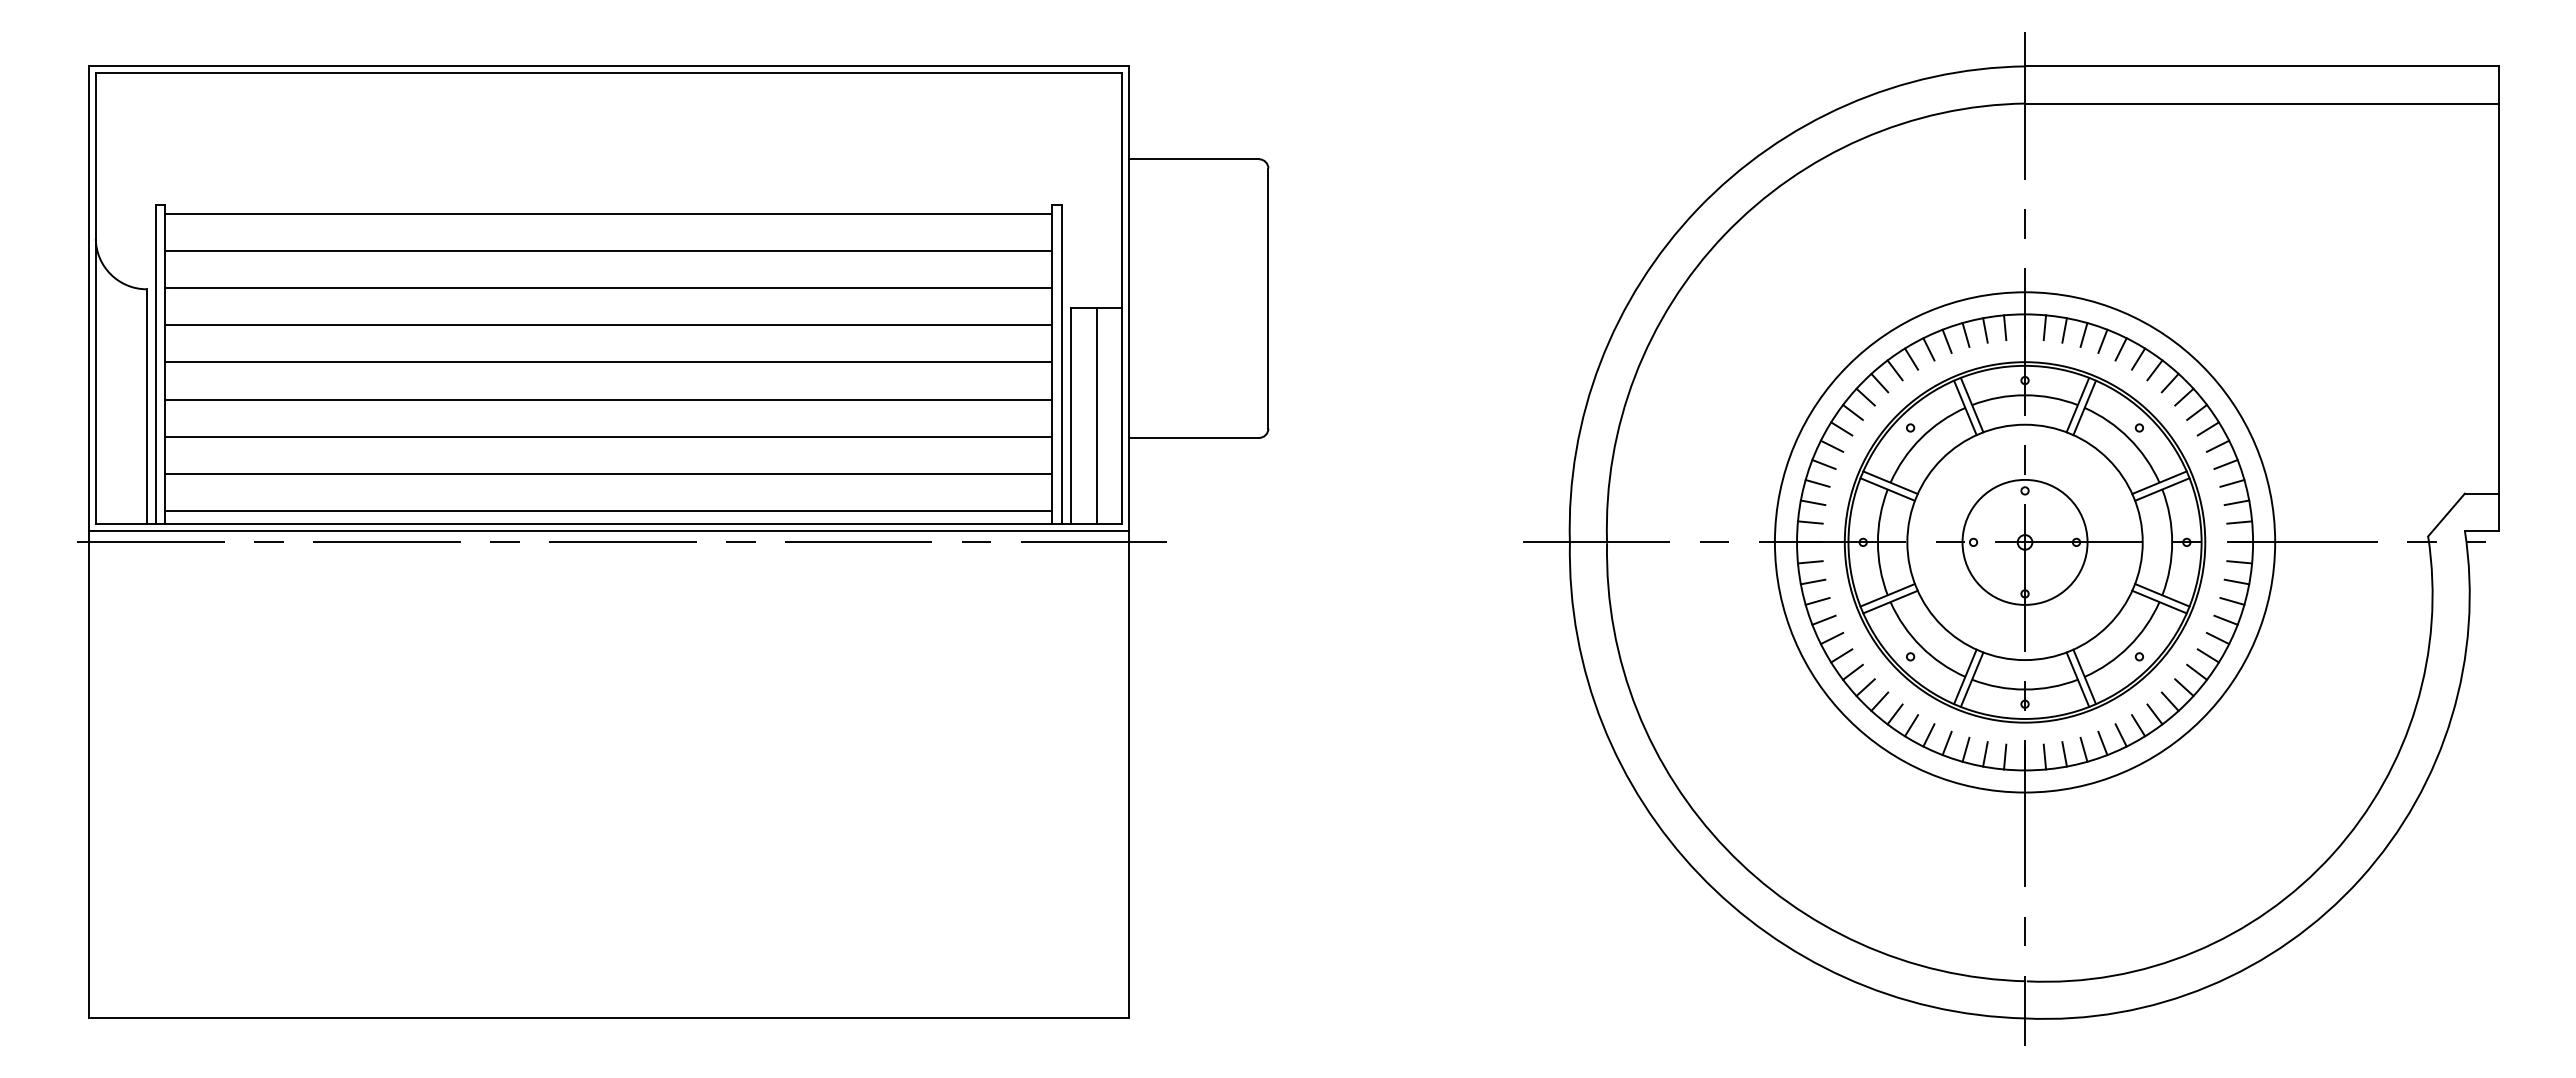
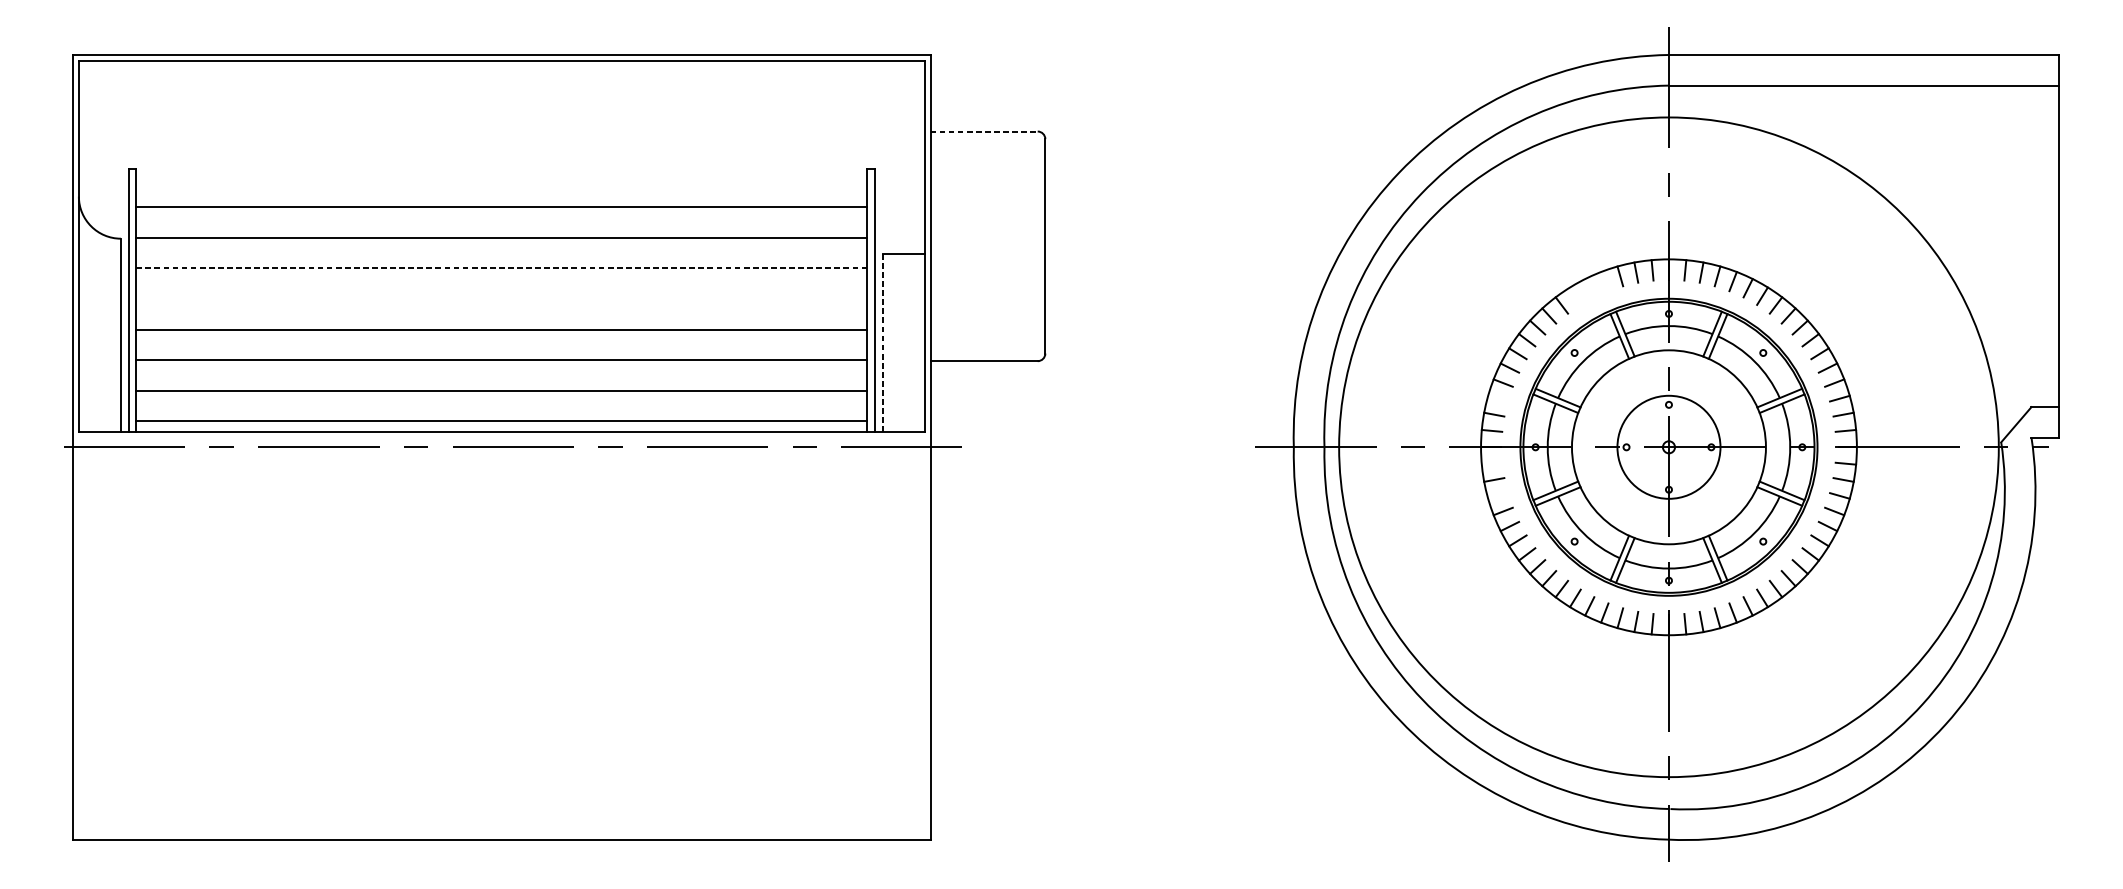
line: (1194, 159) -> (984, 131), solid -> dashed
line: (608, 213) -> (501, 176), removed
line: (608, 325) -> (501, 268), solid -> dashed
line: (1946, 340) -> (1604, 280), removed
line: (1928, 349) -> (1589, 288), removed
line: (1911, 358) -> (1575, 295), removed
line: (608, 362) -> (501, 299), removed
line: (1071, 415) -> (883, 342), solid -> dashed
line: (1096, 415) -> (903, 342), removed
line: (1817, 483) -> (1497, 398), removed
line: (608, 530) -> (501, 437), removed
circle: (2024, 542) -> (1668, 447), size x1.6
line: (1809, 562) -> (1491, 463), removed
line: (1817, 601) -> (1497, 496), removed

